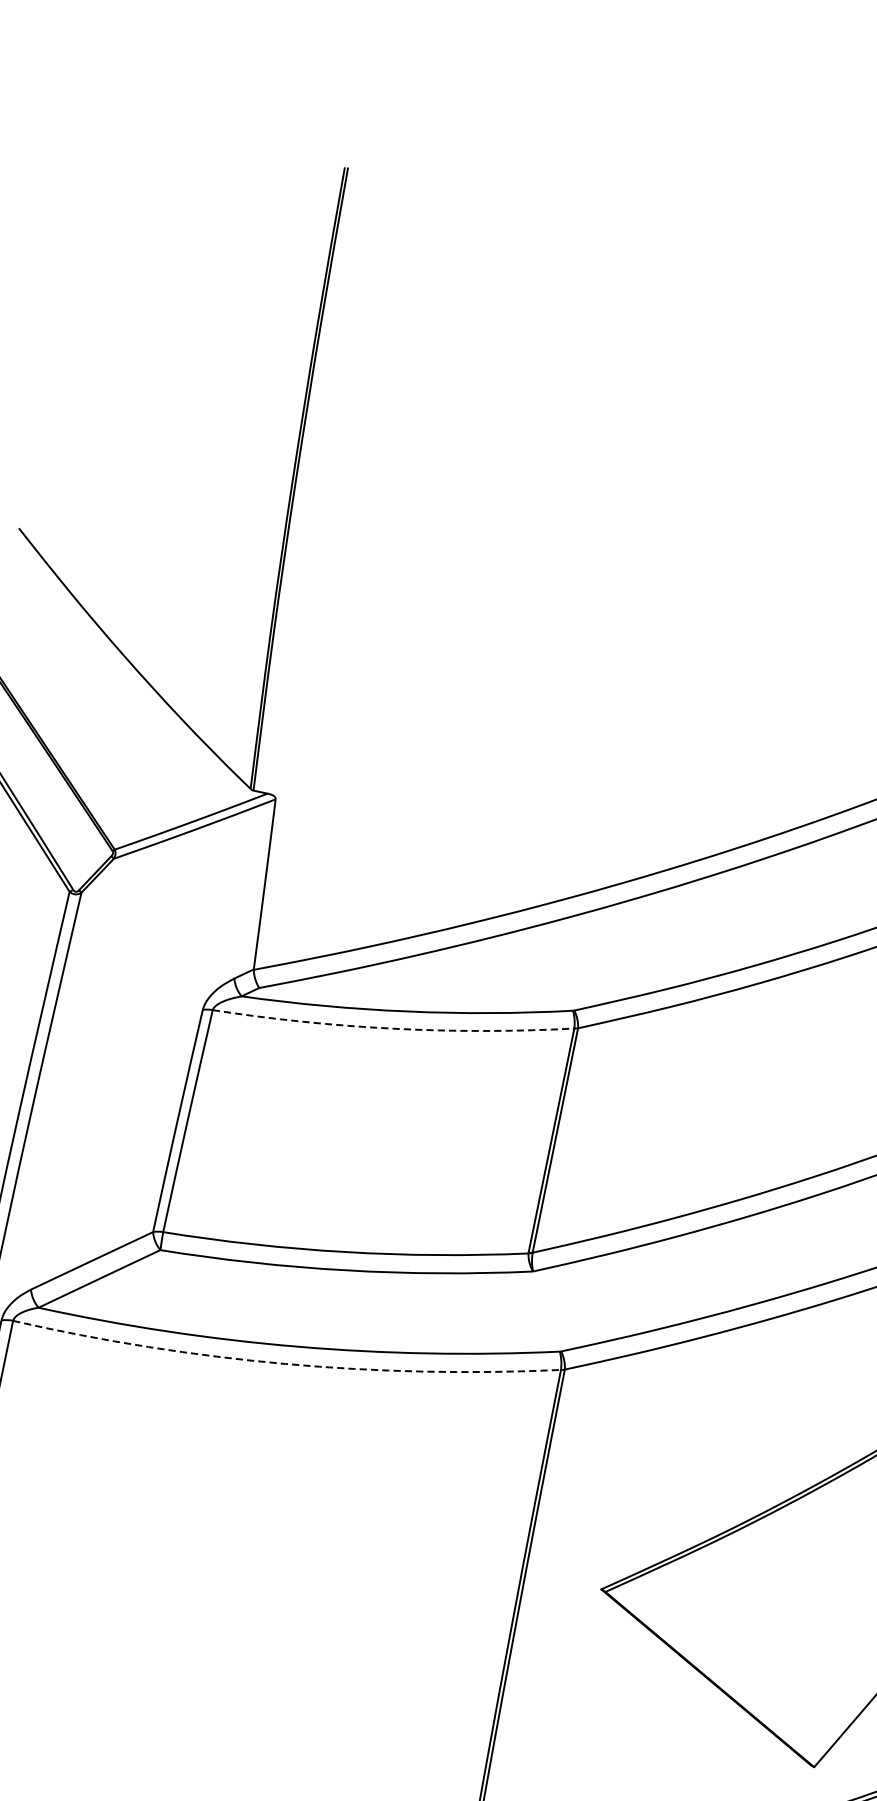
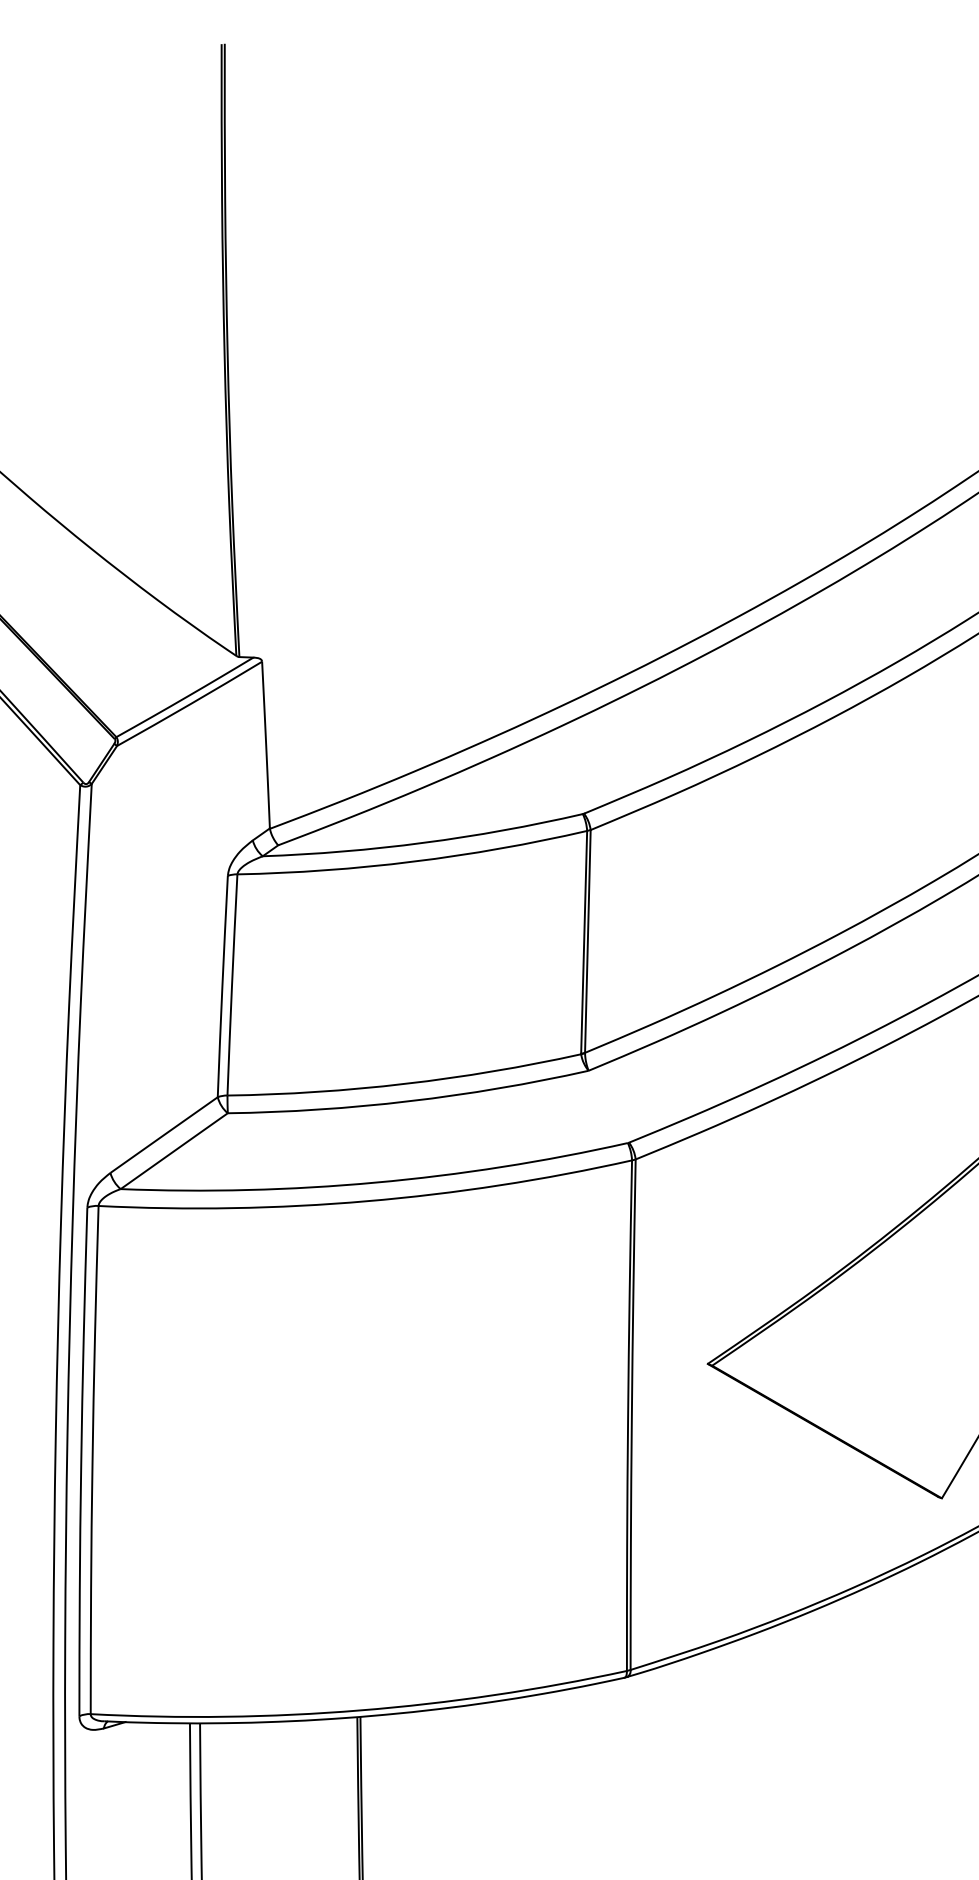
arc: (393, 1028) -> (413, 861), dashed -> solid
arc: (284, 1364) -> (366, 1201), dashed -> solid

